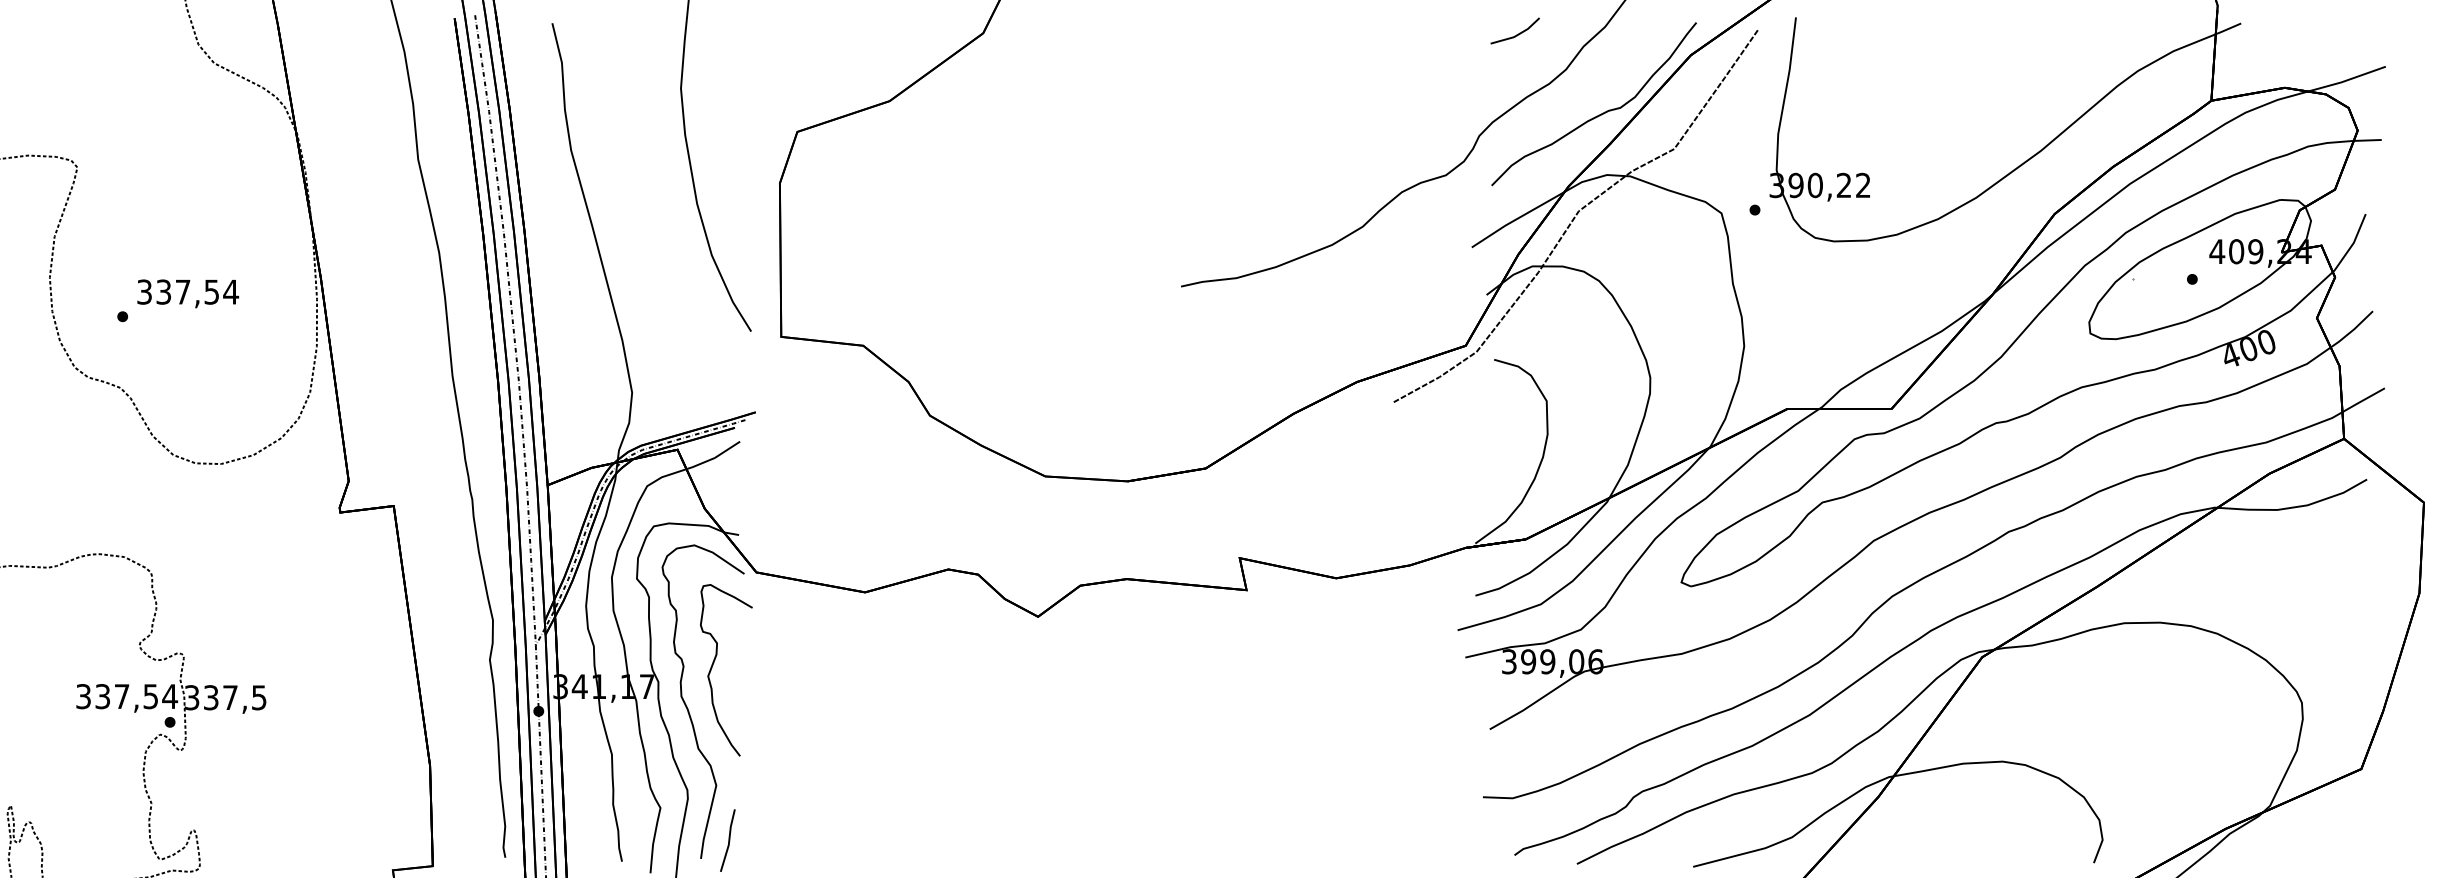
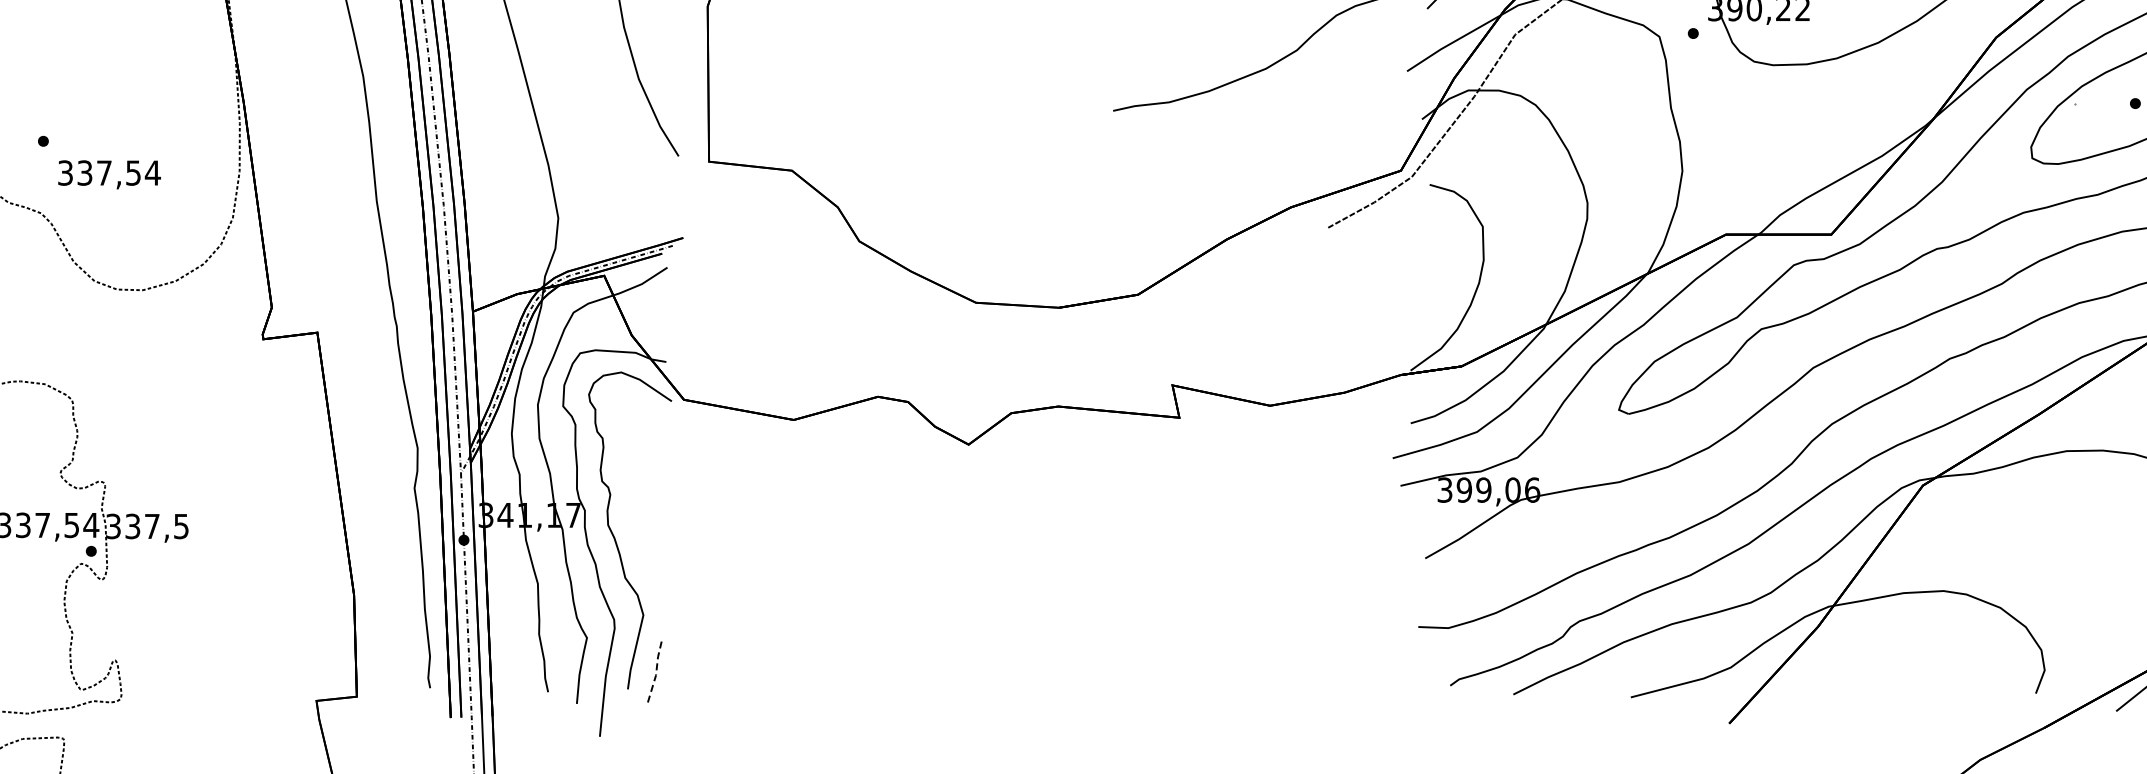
text: (188, 293) -> (109, 174), moved
curve: (714, 663) -> (641, 491), removed
line: (729, 840) -> (656, 670), solid -> dashed

